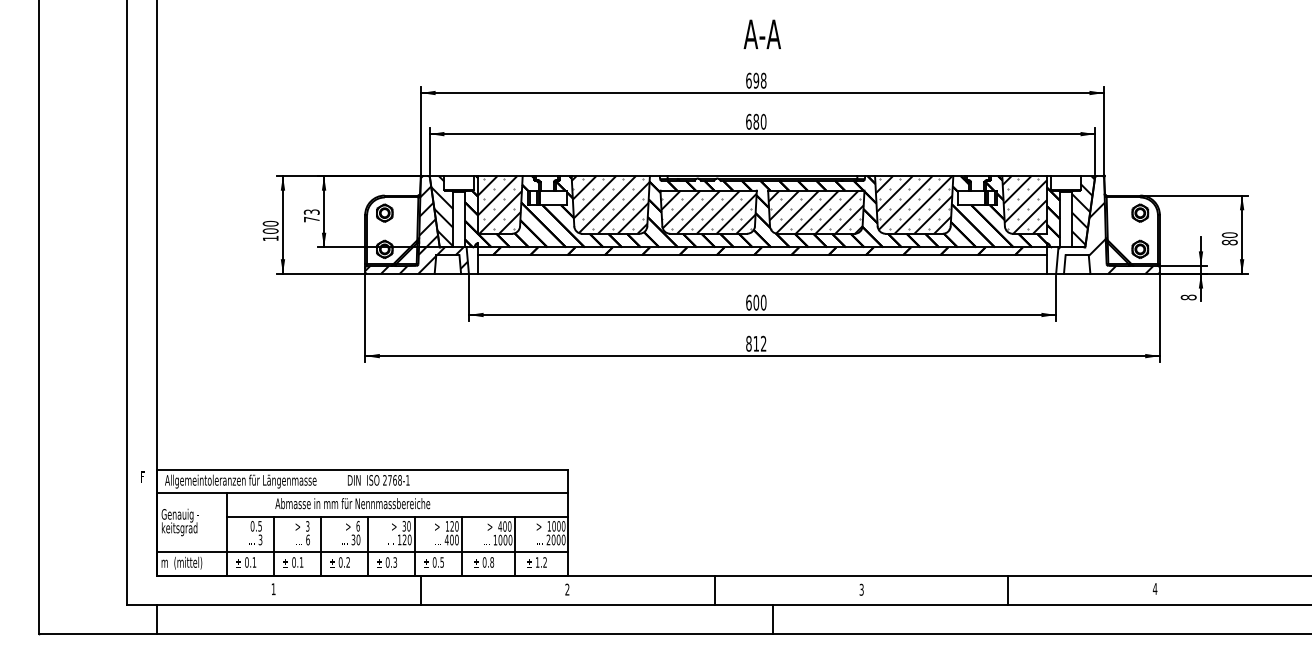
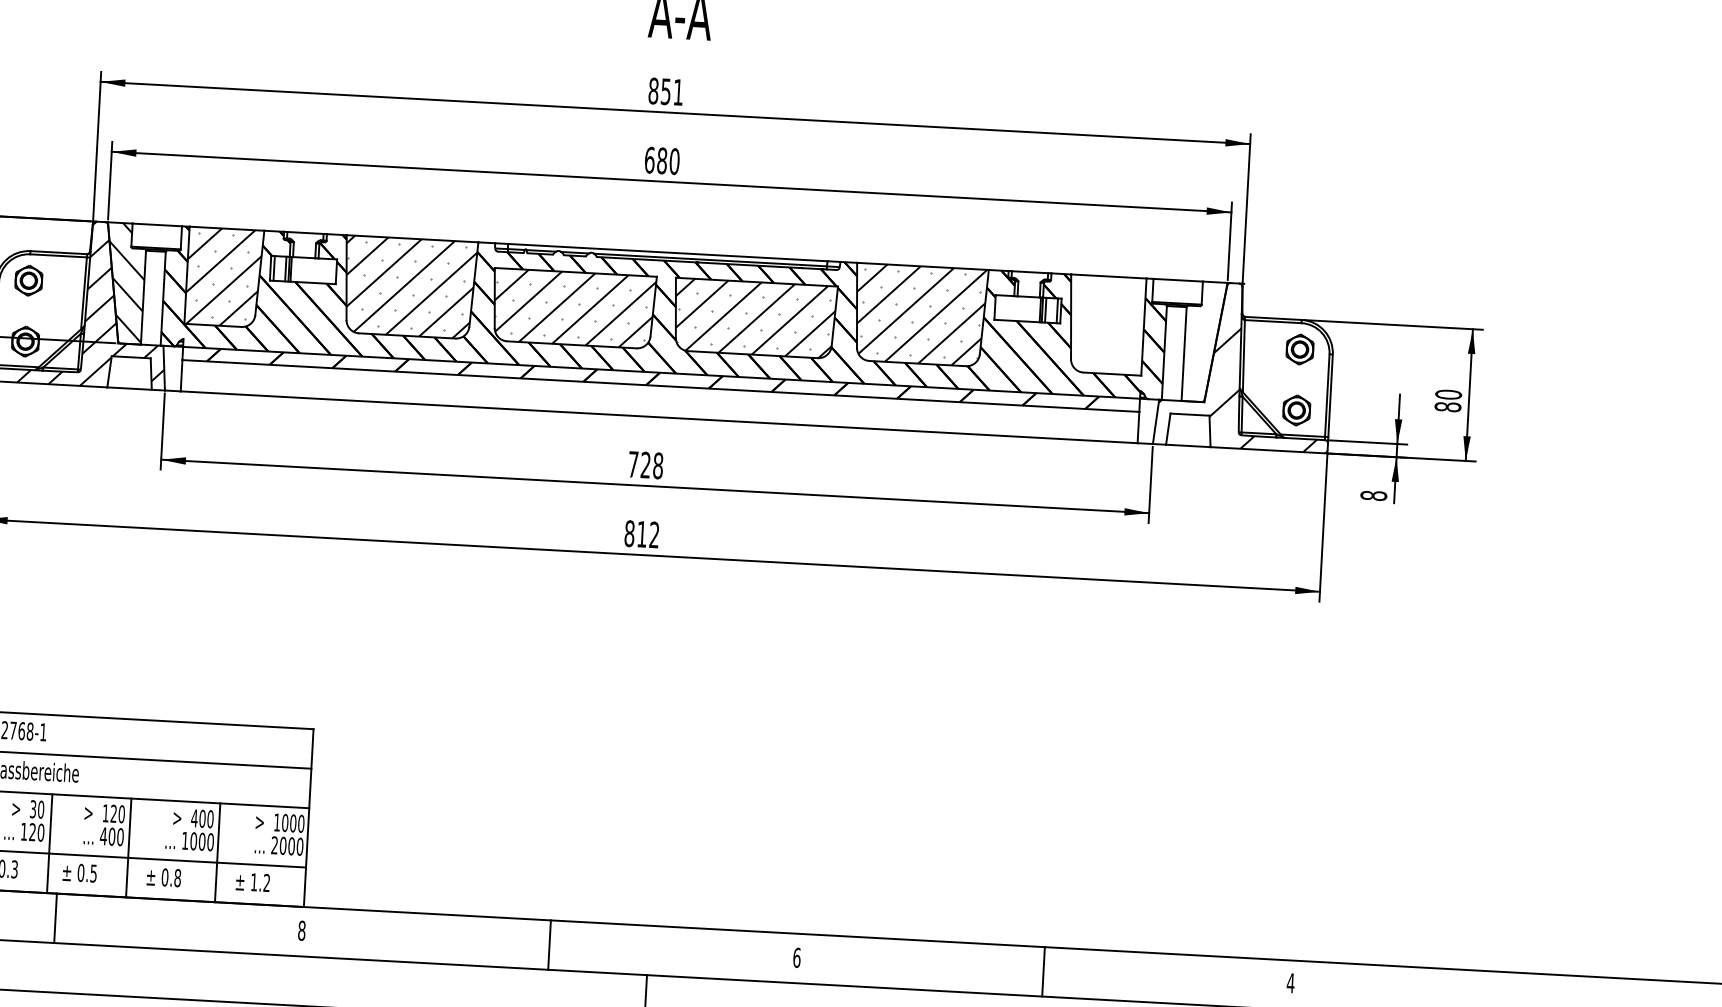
text: (756, 80) -> (666, 91), 698 -> 851
hatch: (1024, 204) -> (1105, 324), removed
hatch: (1082, 210) -> (1203, 339), removed
text: (756, 302) -> (646, 464), 600 -> 728
text: (567, 589) -> (302, 930), 2 -> 8
text: (861, 589) -> (796, 957), 3 -> 6

